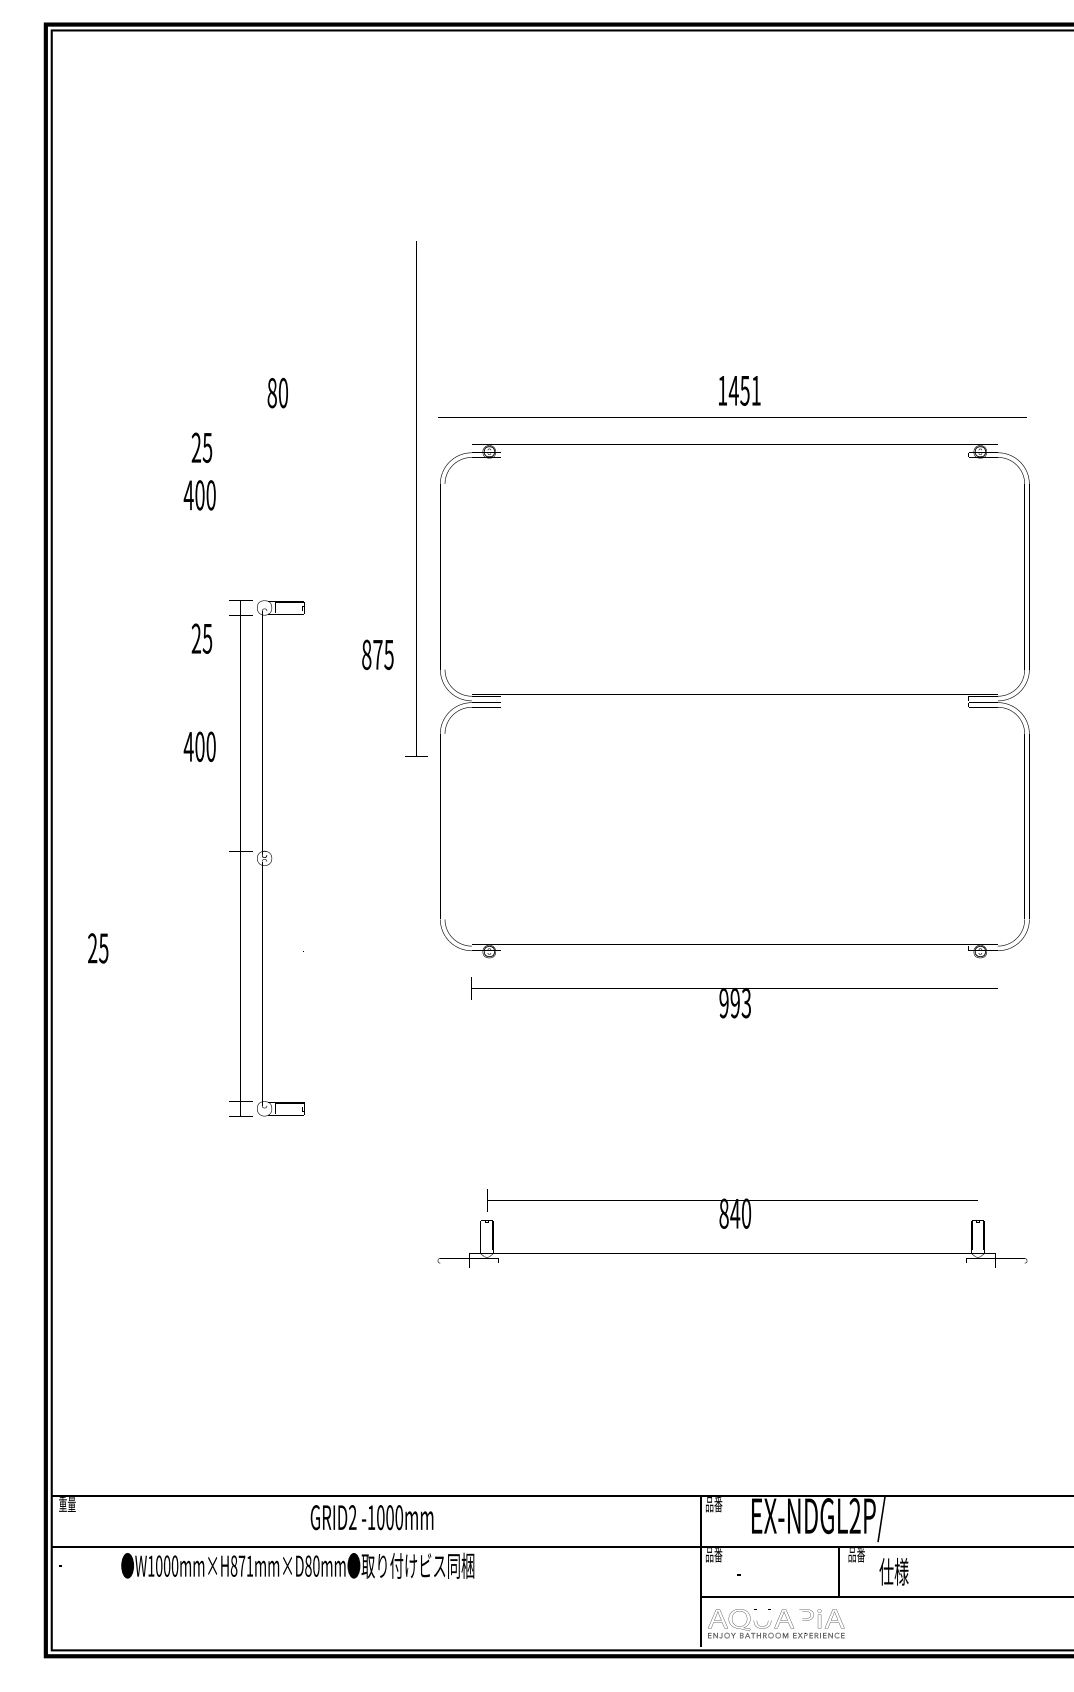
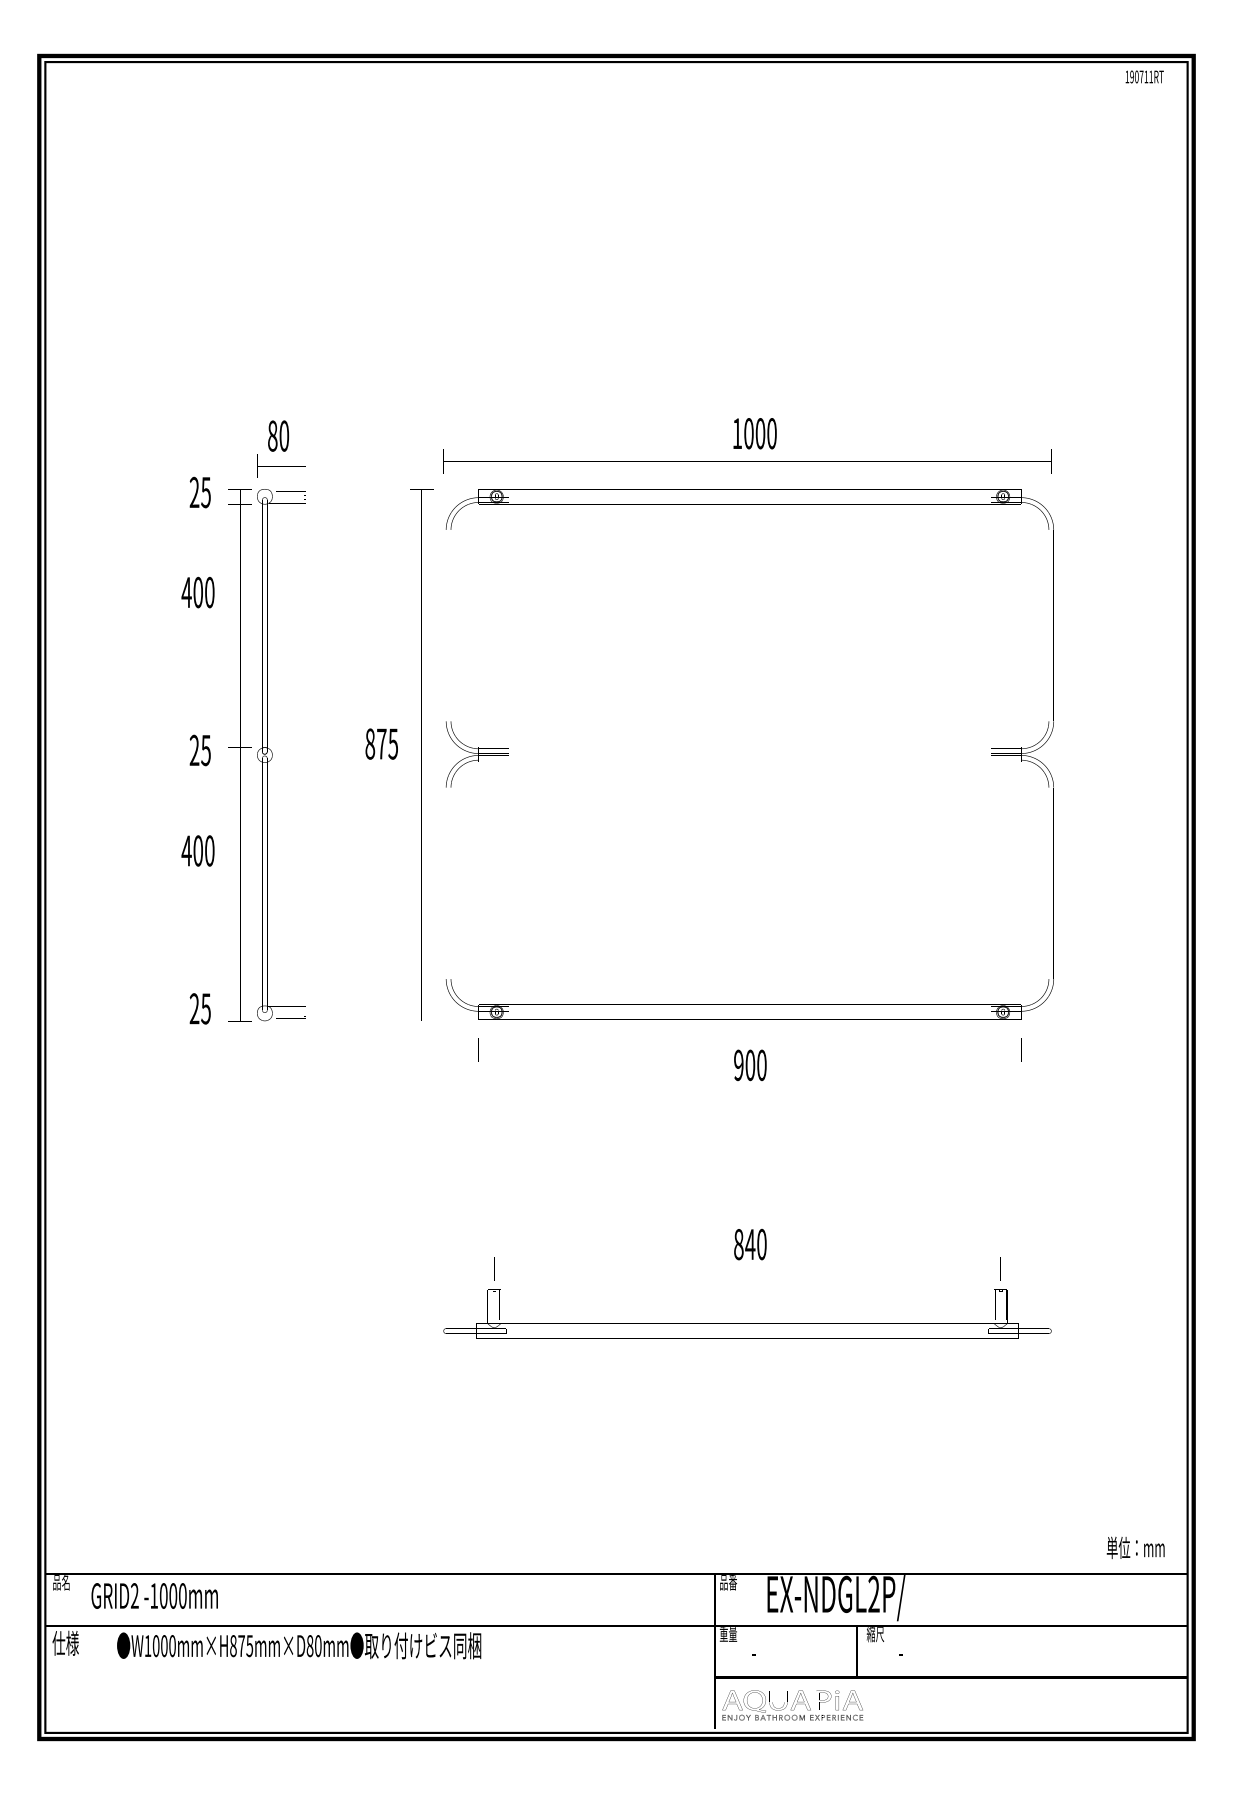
text: (744, 390) -> (759, 433), 1451 -> 1000
part: (280, 421) -> (281, 465), added
text: (199, 495) -> (197, 592), moved
part: (416, 498) -> (421, 754), moved
text: (201, 638) -> (199, 750), moved
text: (377, 654) -> (381, 743), moved
text: (199, 746) -> (197, 850), moved
part: (266, 858) -> (266, 755), moved
text: (97, 948) -> (199, 1008), moved
text: (740, 1003) -> (755, 1065), 993 -> 900
text: (735, 1213) -> (750, 1244), moved
text: (67, 1504) -> (61, 1582), 重量 -> 品名
text: (371, 1517) -> (154, 1595), moved
text: (714, 1554) -> (728, 1634), 品番 -> 重量
text: (856, 1554) -> (875, 1634), 品番 -> 縮尺
text: (71, 1562) -> (65, 1642), - -> 仕様
text: (249, 1566) -> (249, 1646), W1000mm×H871mm×D80mm -> W1000mm×H875mm×D80mm
text: (894, 1571) -> (914, 1651), 仕様 -> -

